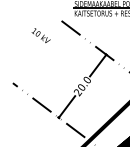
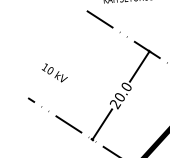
text: (40, 35) -> (53, 72), moved

